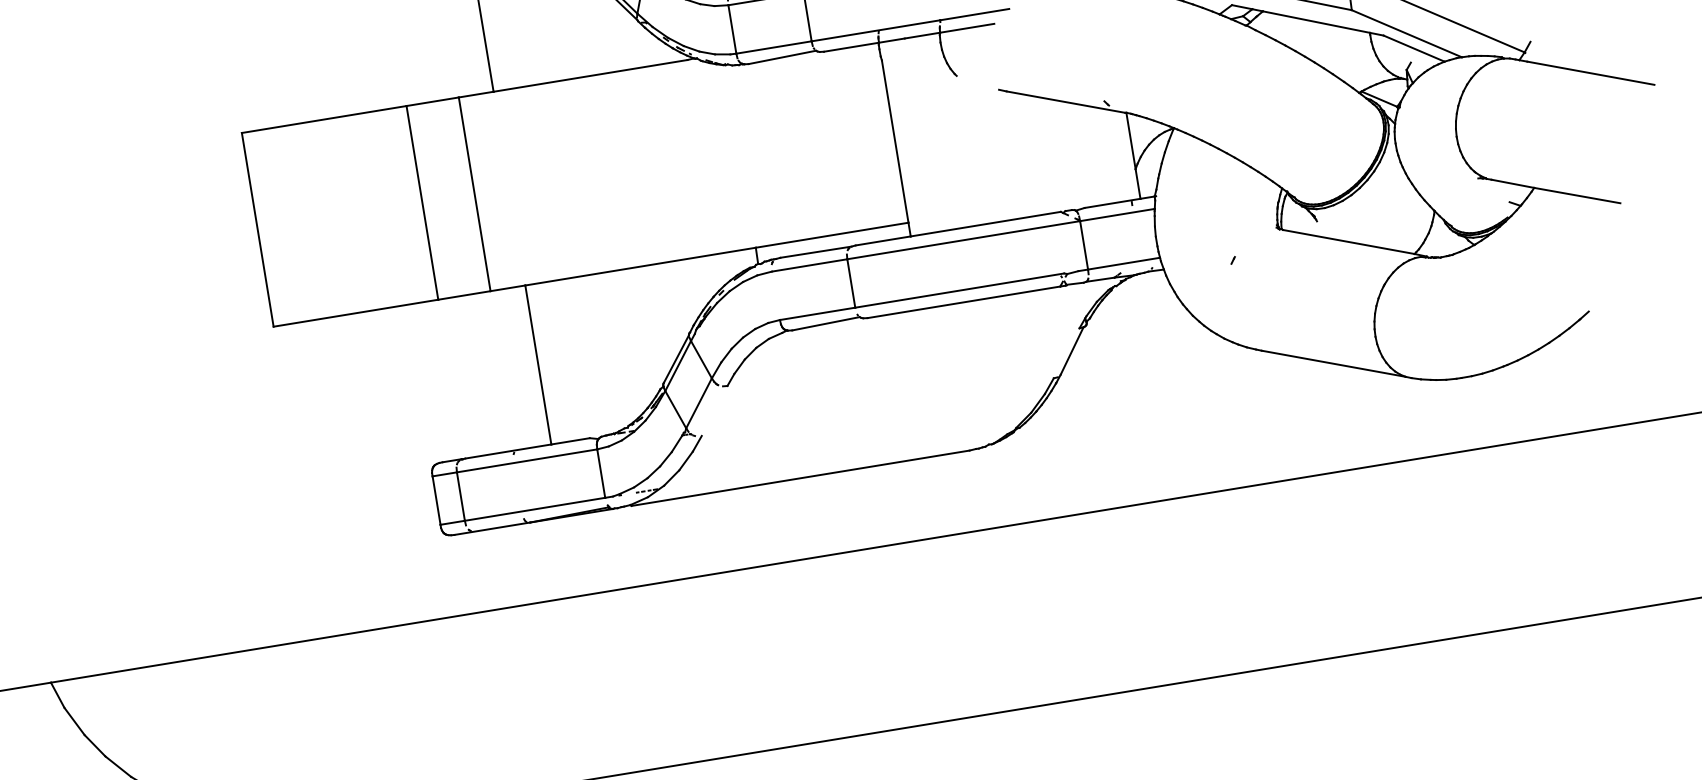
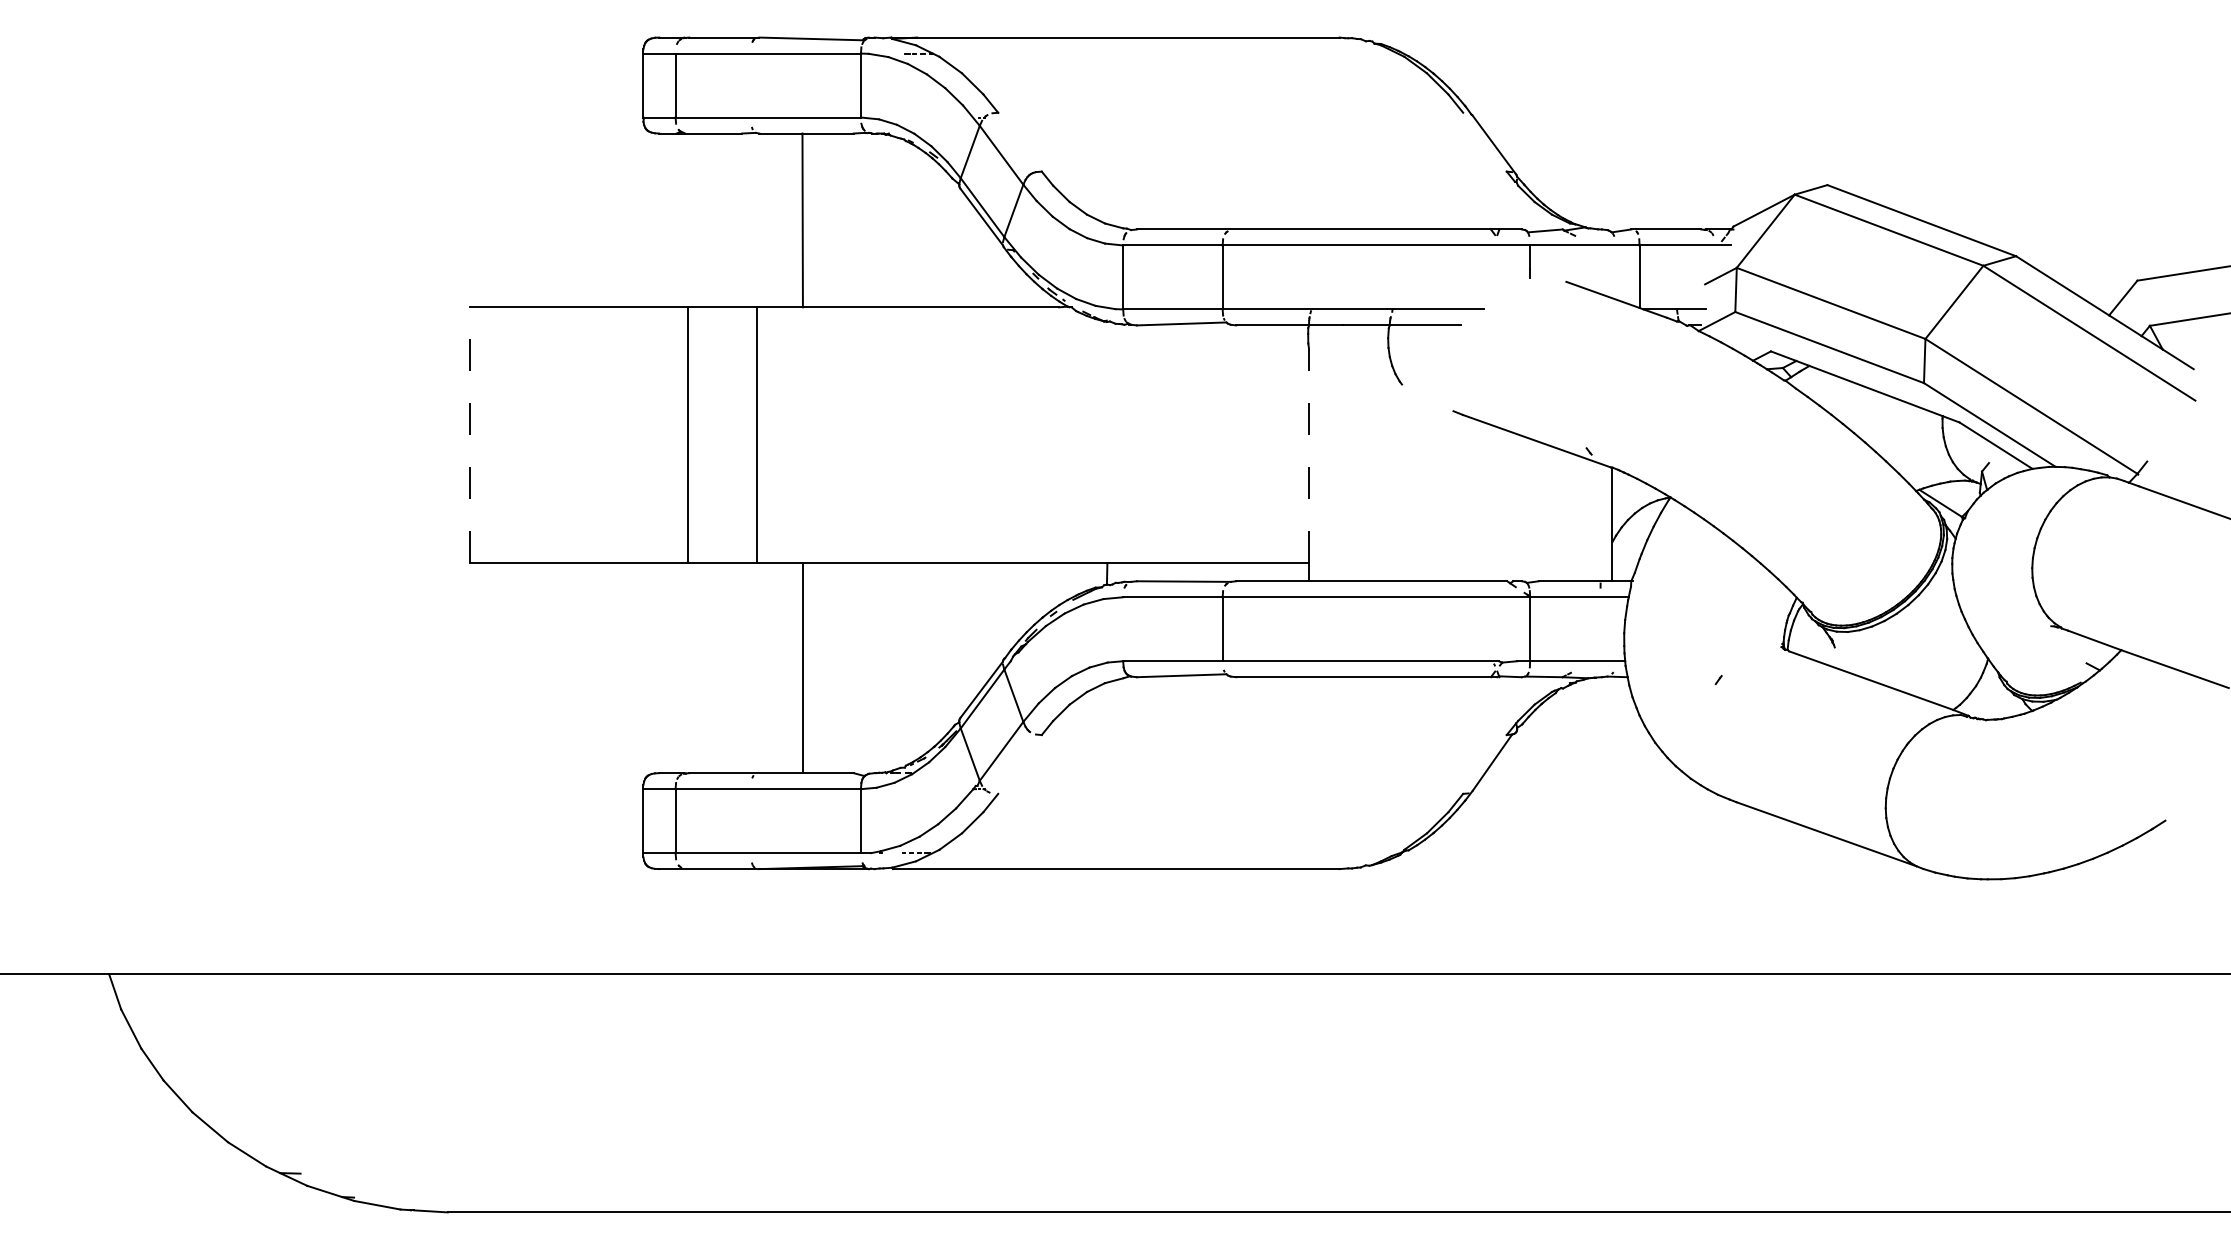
line: (895, 141) -> (1309, 455), solid -> dashed
line: (257, 230) -> (470, 435), solid -> dashed

